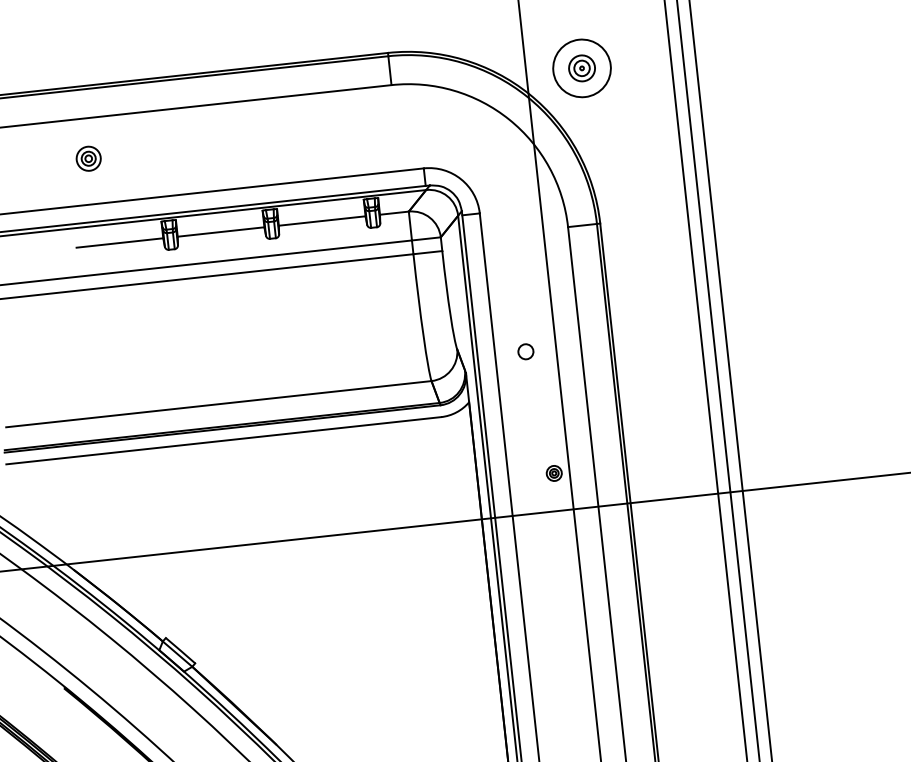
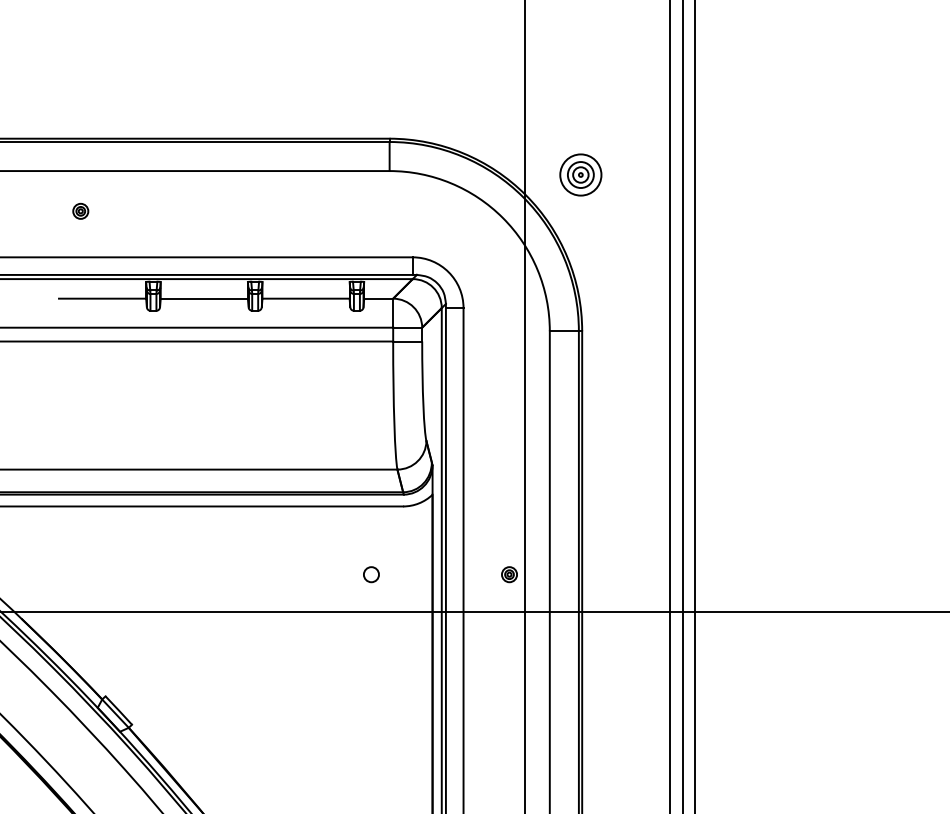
circle: (581, 67) -> (580, 174), size x0.71
part: (88, 157) -> (80, 210), size x0.62
circle: (525, 351) -> (371, 574), moved

